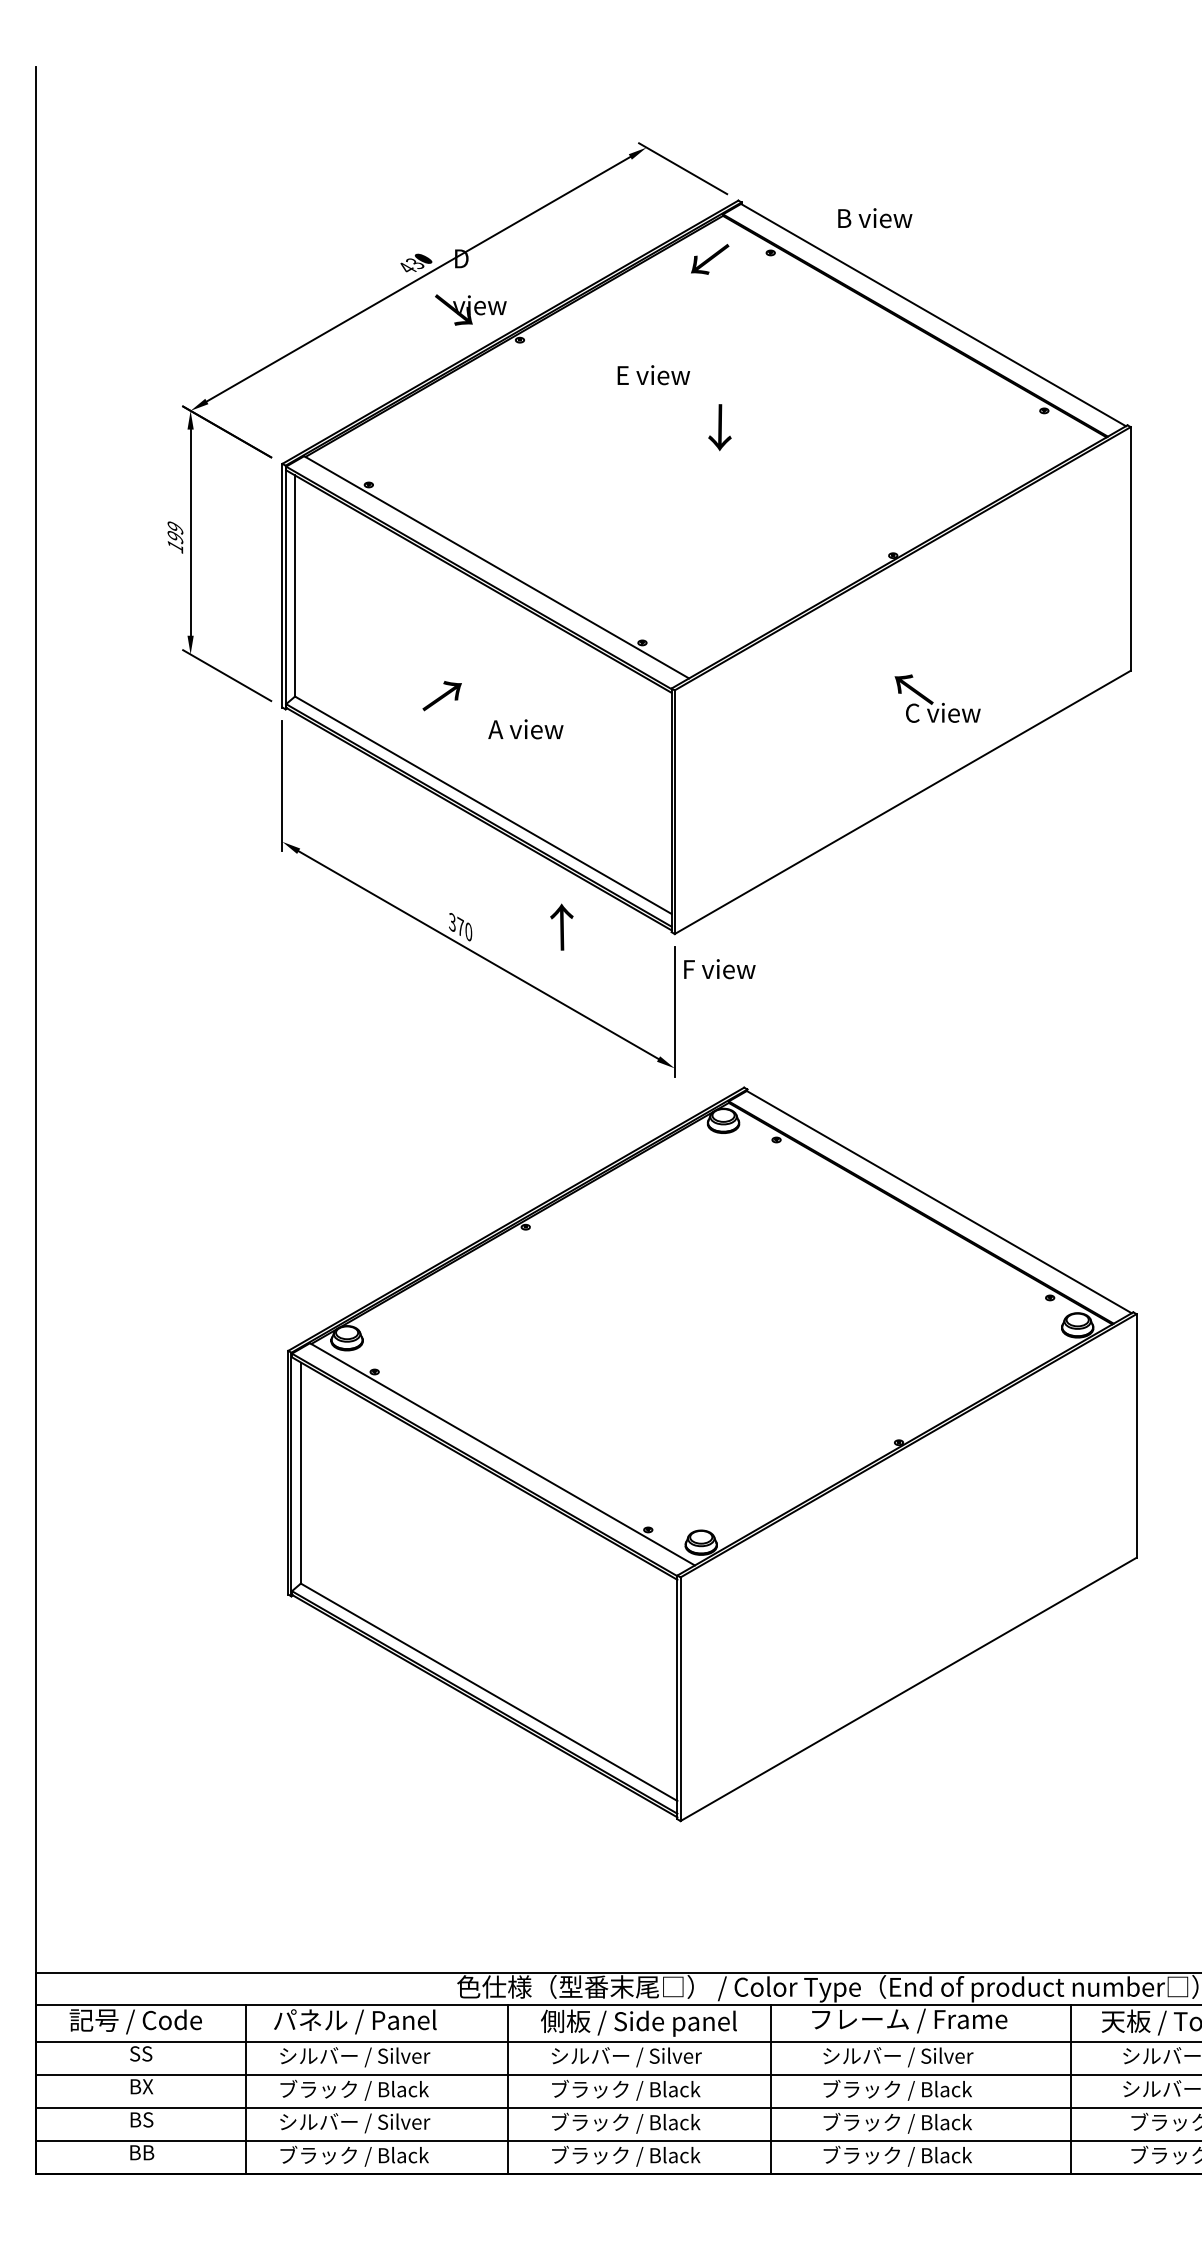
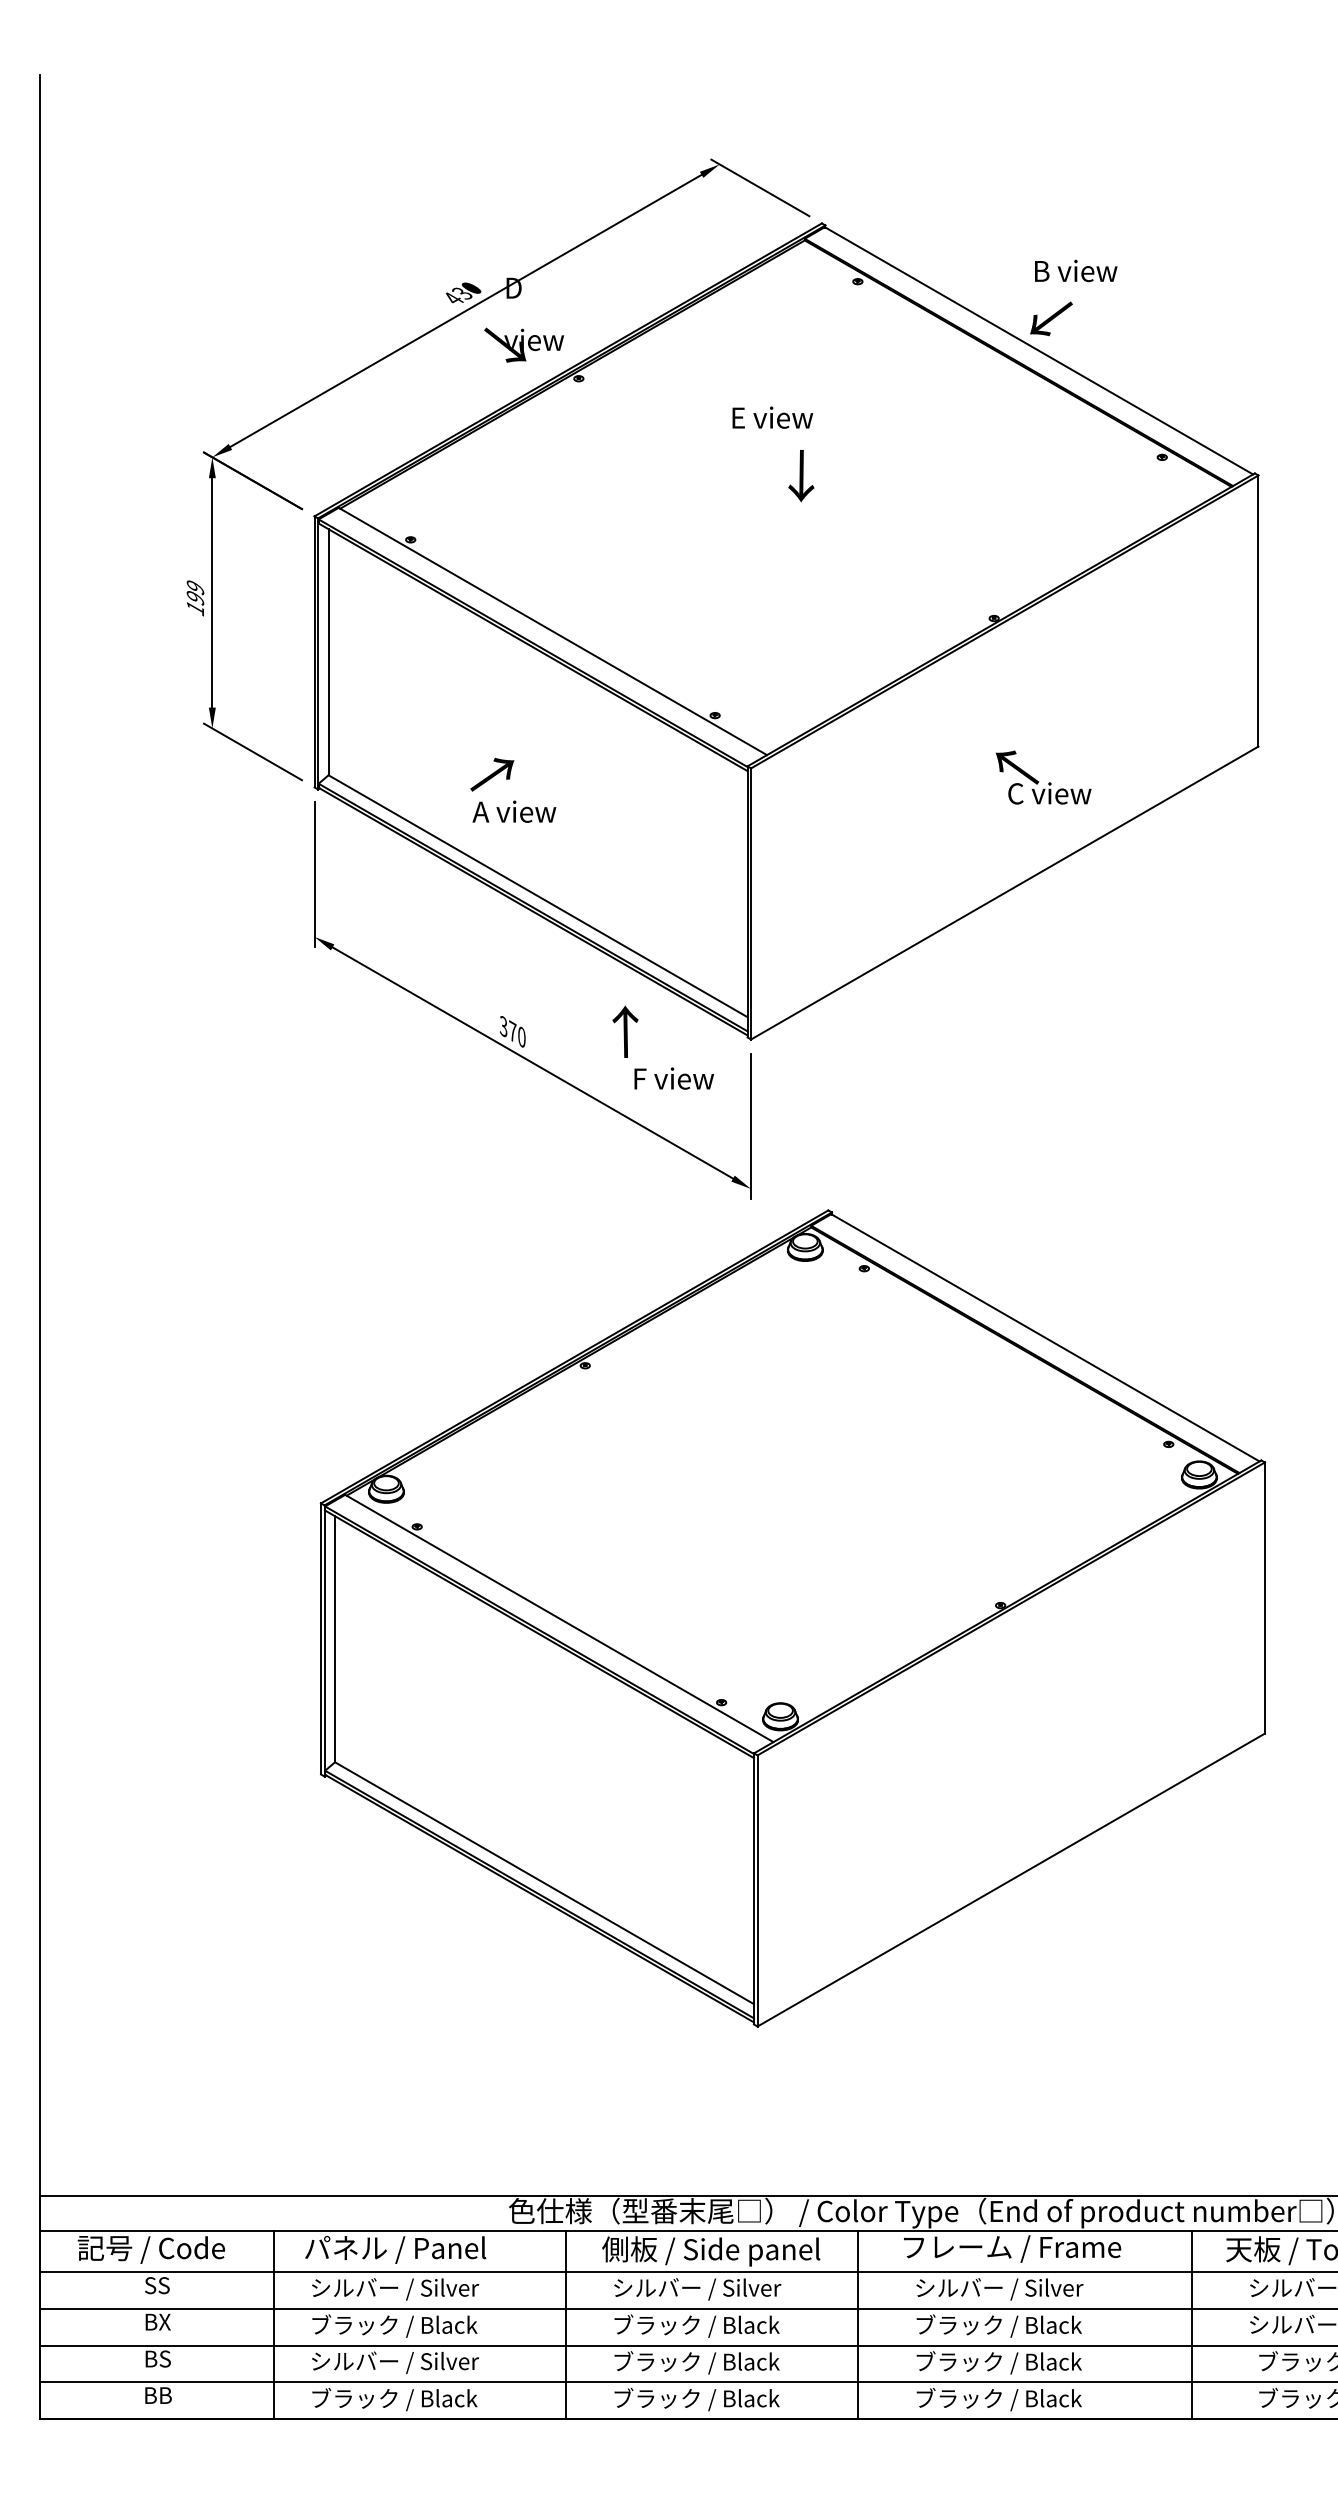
text: (875, 217) -> (1076, 270), moved
text: (710, 259) -> (1051, 318), moved
text: (653, 375) -> (772, 417), moved
text: (525, 729) -> (514, 811), moved
text: (719, 969) -> (673, 1078), moved

